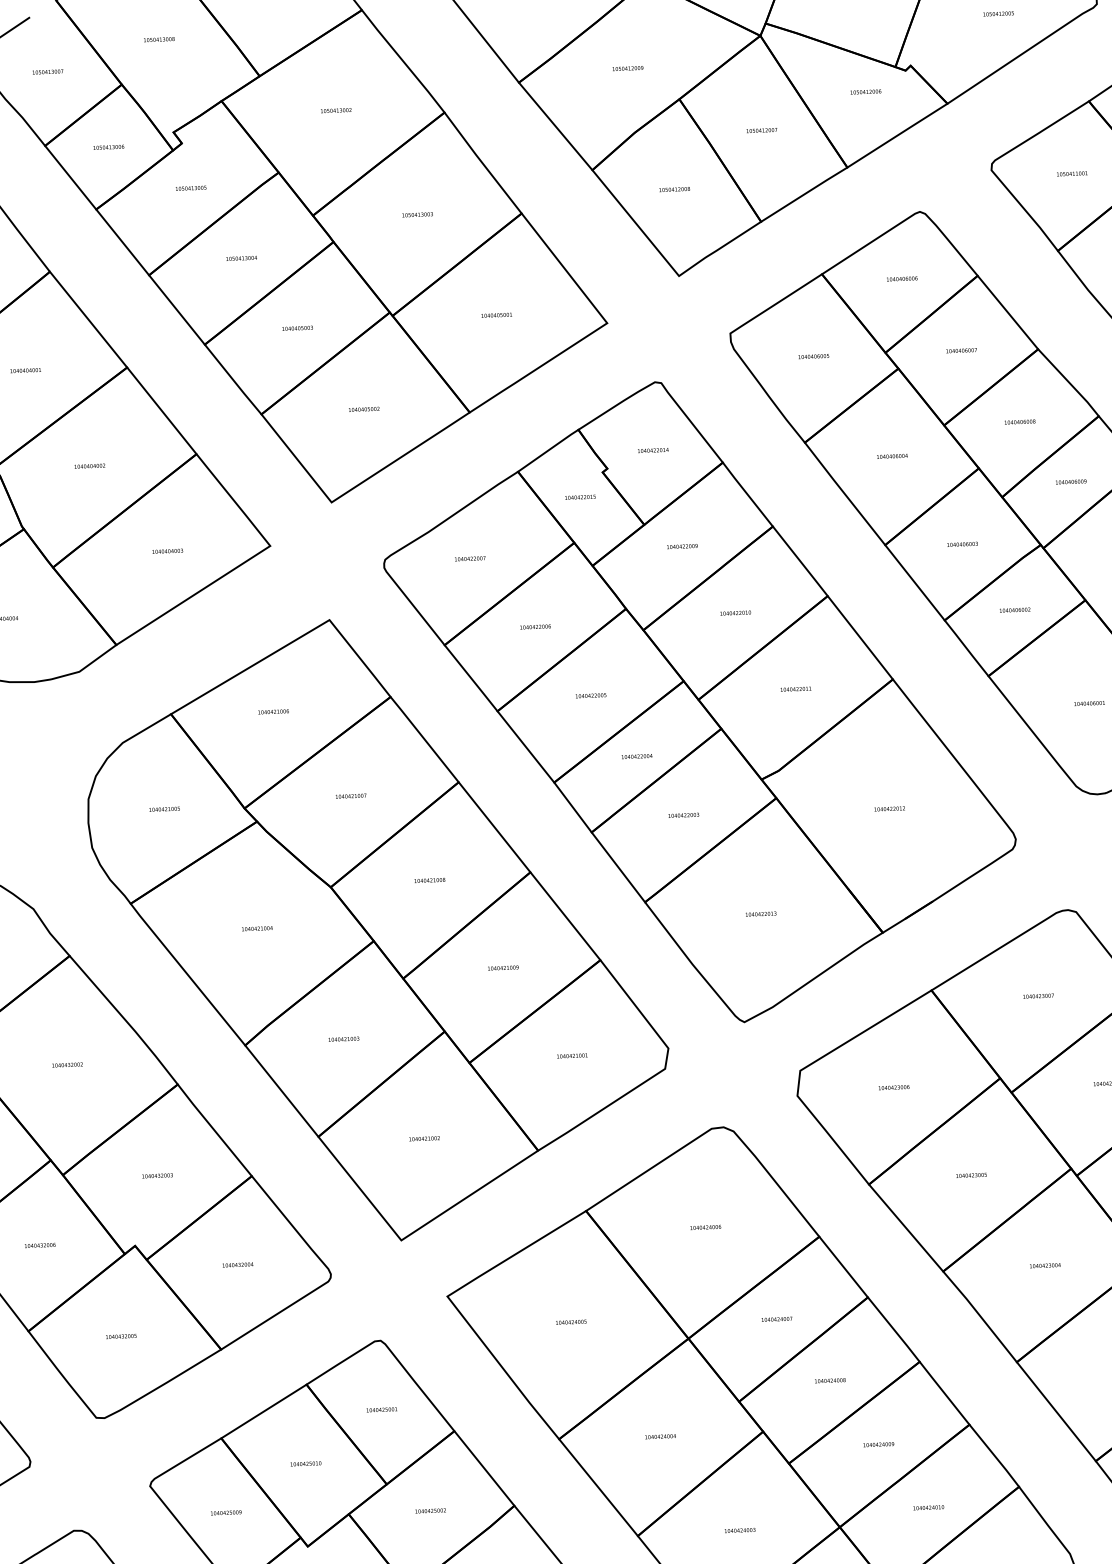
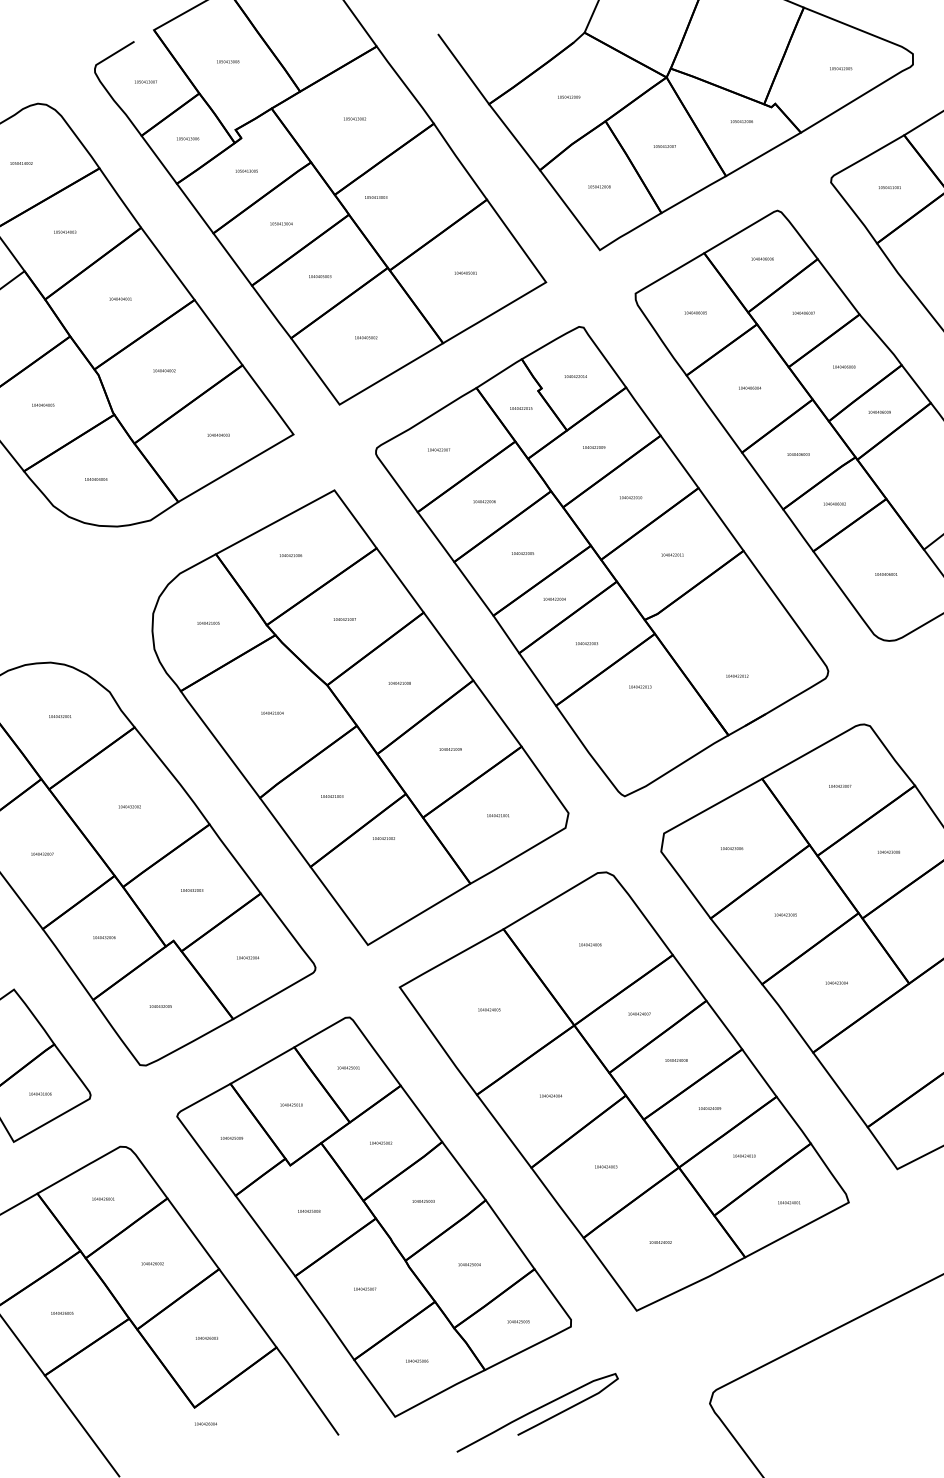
text: (418, 214) -> (376, 197), moved
text: (889, 807) -> (737, 675), moved
text: (761, 913) -> (640, 686), moved
text: (423, 1138) -> (383, 838), moved

